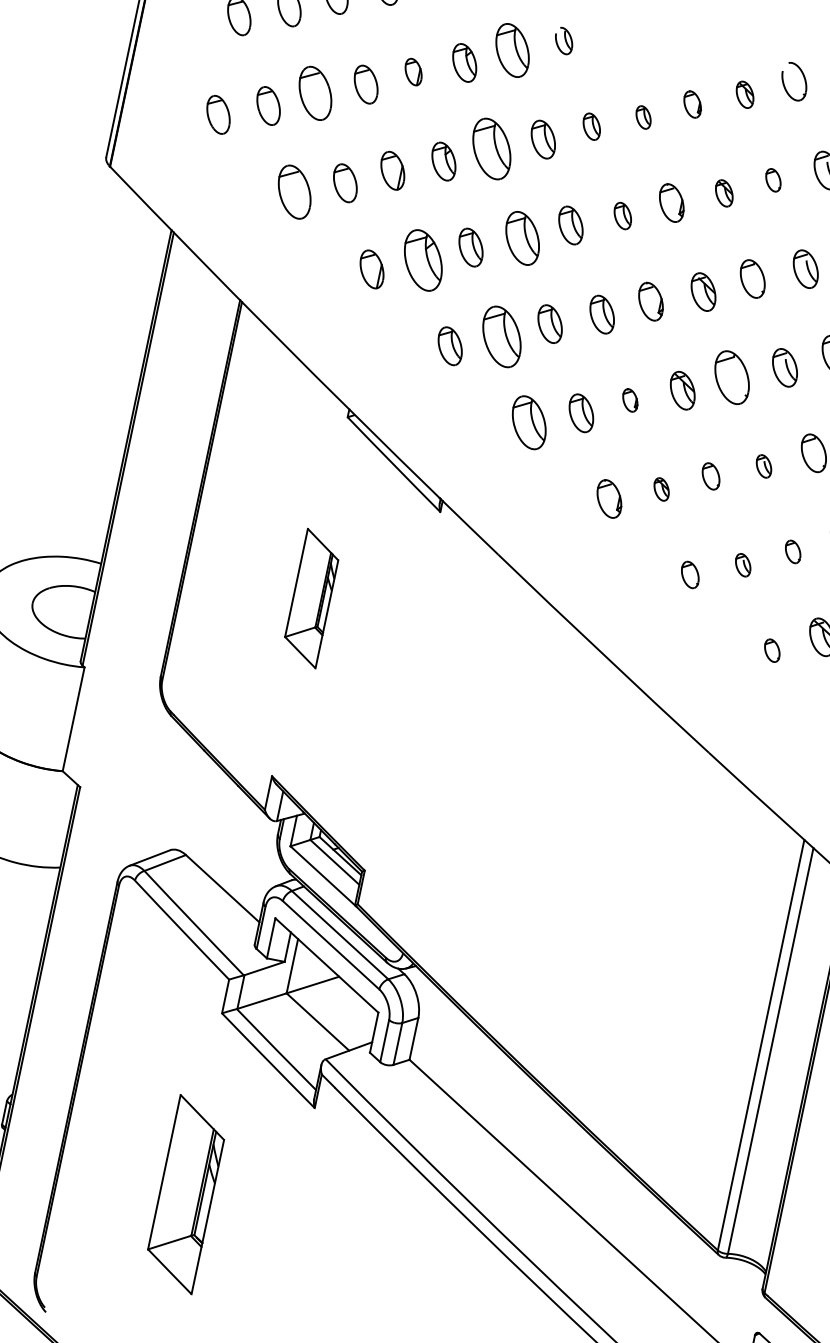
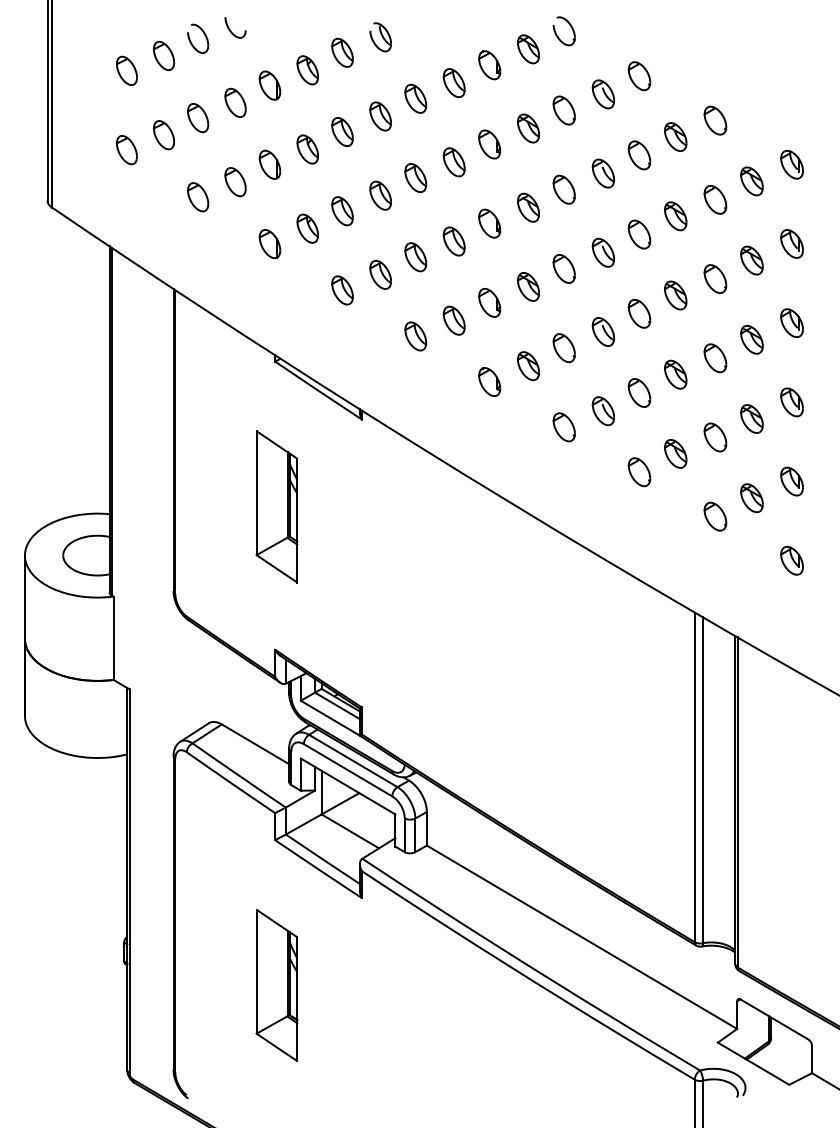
part: (563, 41) -> (380, 37), size x1.43
part: (512, 49) -> (342, 52), size x0.71
part: (413, 71) -> (269, 85), size x1.43
part: (315, 94) -> (198, 118), size x0.71
part: (745, 94) -> (528, 49), size x1.43
part: (692, 104) -> (489, 65), size x1.43
part: (642, 117) -> (453, 83), size x1.67
part: (591, 126) -> (415, 98), size x1.43
part: (491, 148) -> (342, 131), size x0.62
part: (772, 180) -> (563, 110), size x1.67
part: (295, 192) -> (198, 197), size x0.71
part: (724, 193) -> (528, 128), size x1.43
part: (621, 216) -> (453, 162), size x1.43
part: (522, 237) -> (380, 195), size x0.71
part: (422, 259) -> (307, 228), size x0.62
part: (501, 336) -> (380, 274), size x0.62
part: (731, 376) -> (563, 268), size x0.71
part: (630, 399) -> (489, 302), size x1.67
part: (528, 422) -> (415, 336), size x0.71
part: (763, 465) -> (602, 331), size x1.67
part: (710, 476) -> (563, 348), size x1.43
part: (660, 489) -> (527, 366), size x1.67
part: (793, 551) -> (639, 392), size x1.67
part: (742, 565) -> (602, 411), size x1.67
part: (689, 574) -> (563, 427), size x1.43
part: (311, 598) -> (276, 506), size x1.43
part: (772, 650) -> (639, 472), size x1.67

